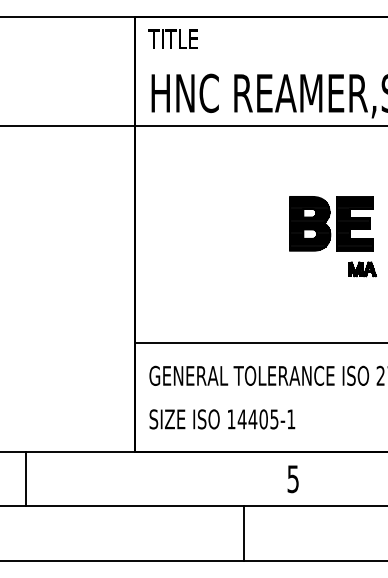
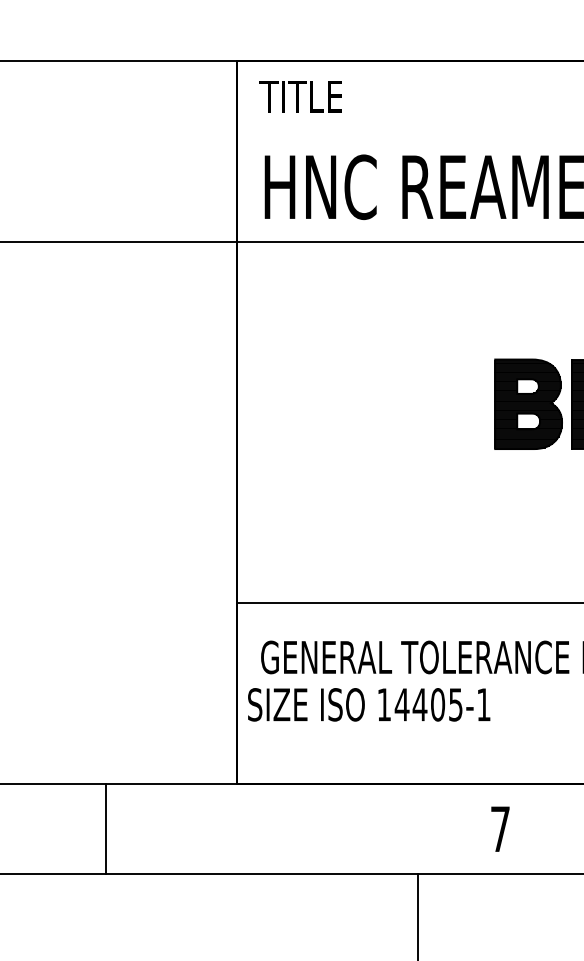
text: (222, 419) -> (369, 705), moved
line: (26, 478) -> (106, 828), moved
text: (292, 479) -> (499, 829), 5 -> 7

